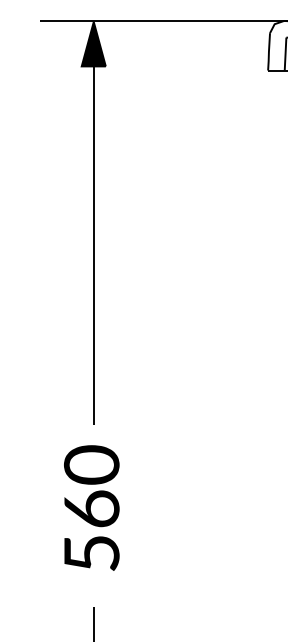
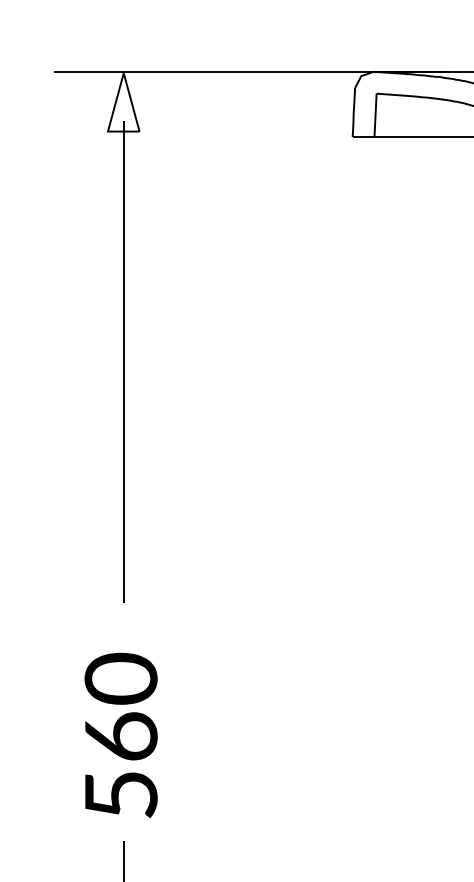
fill: (93, 44) -> (123, 102), removed
text: (91, 507) -> (120, 734), moved

